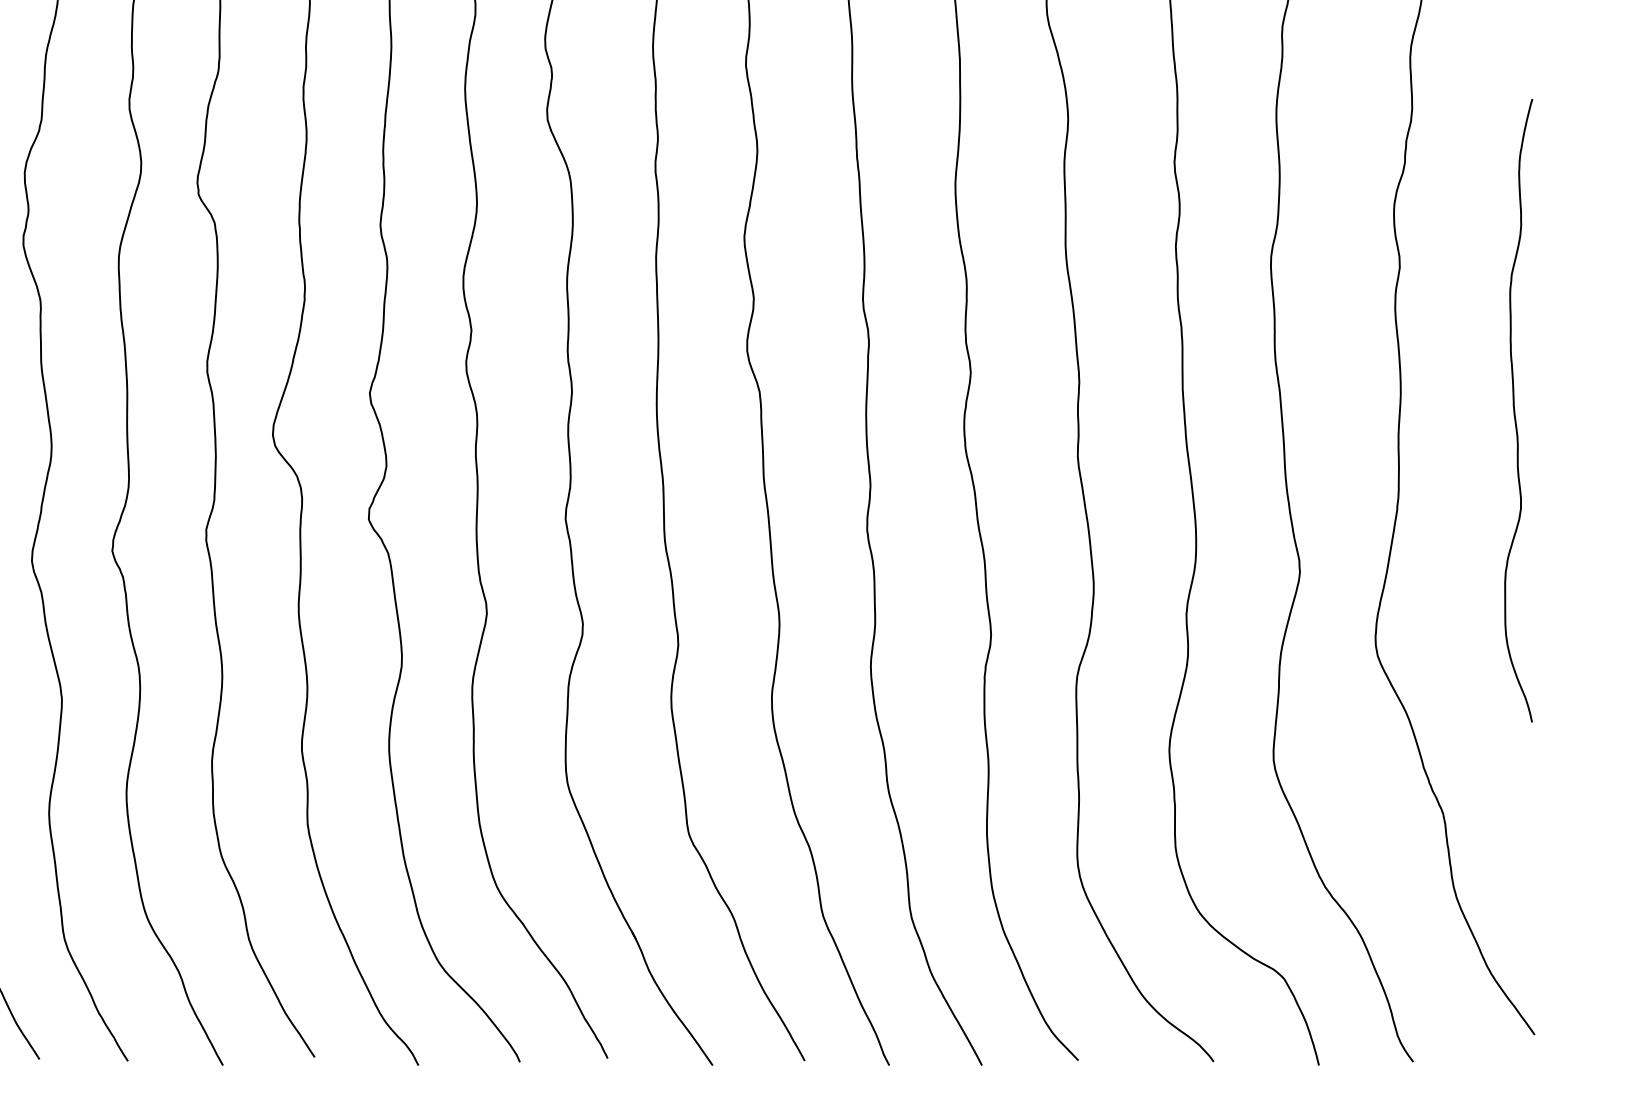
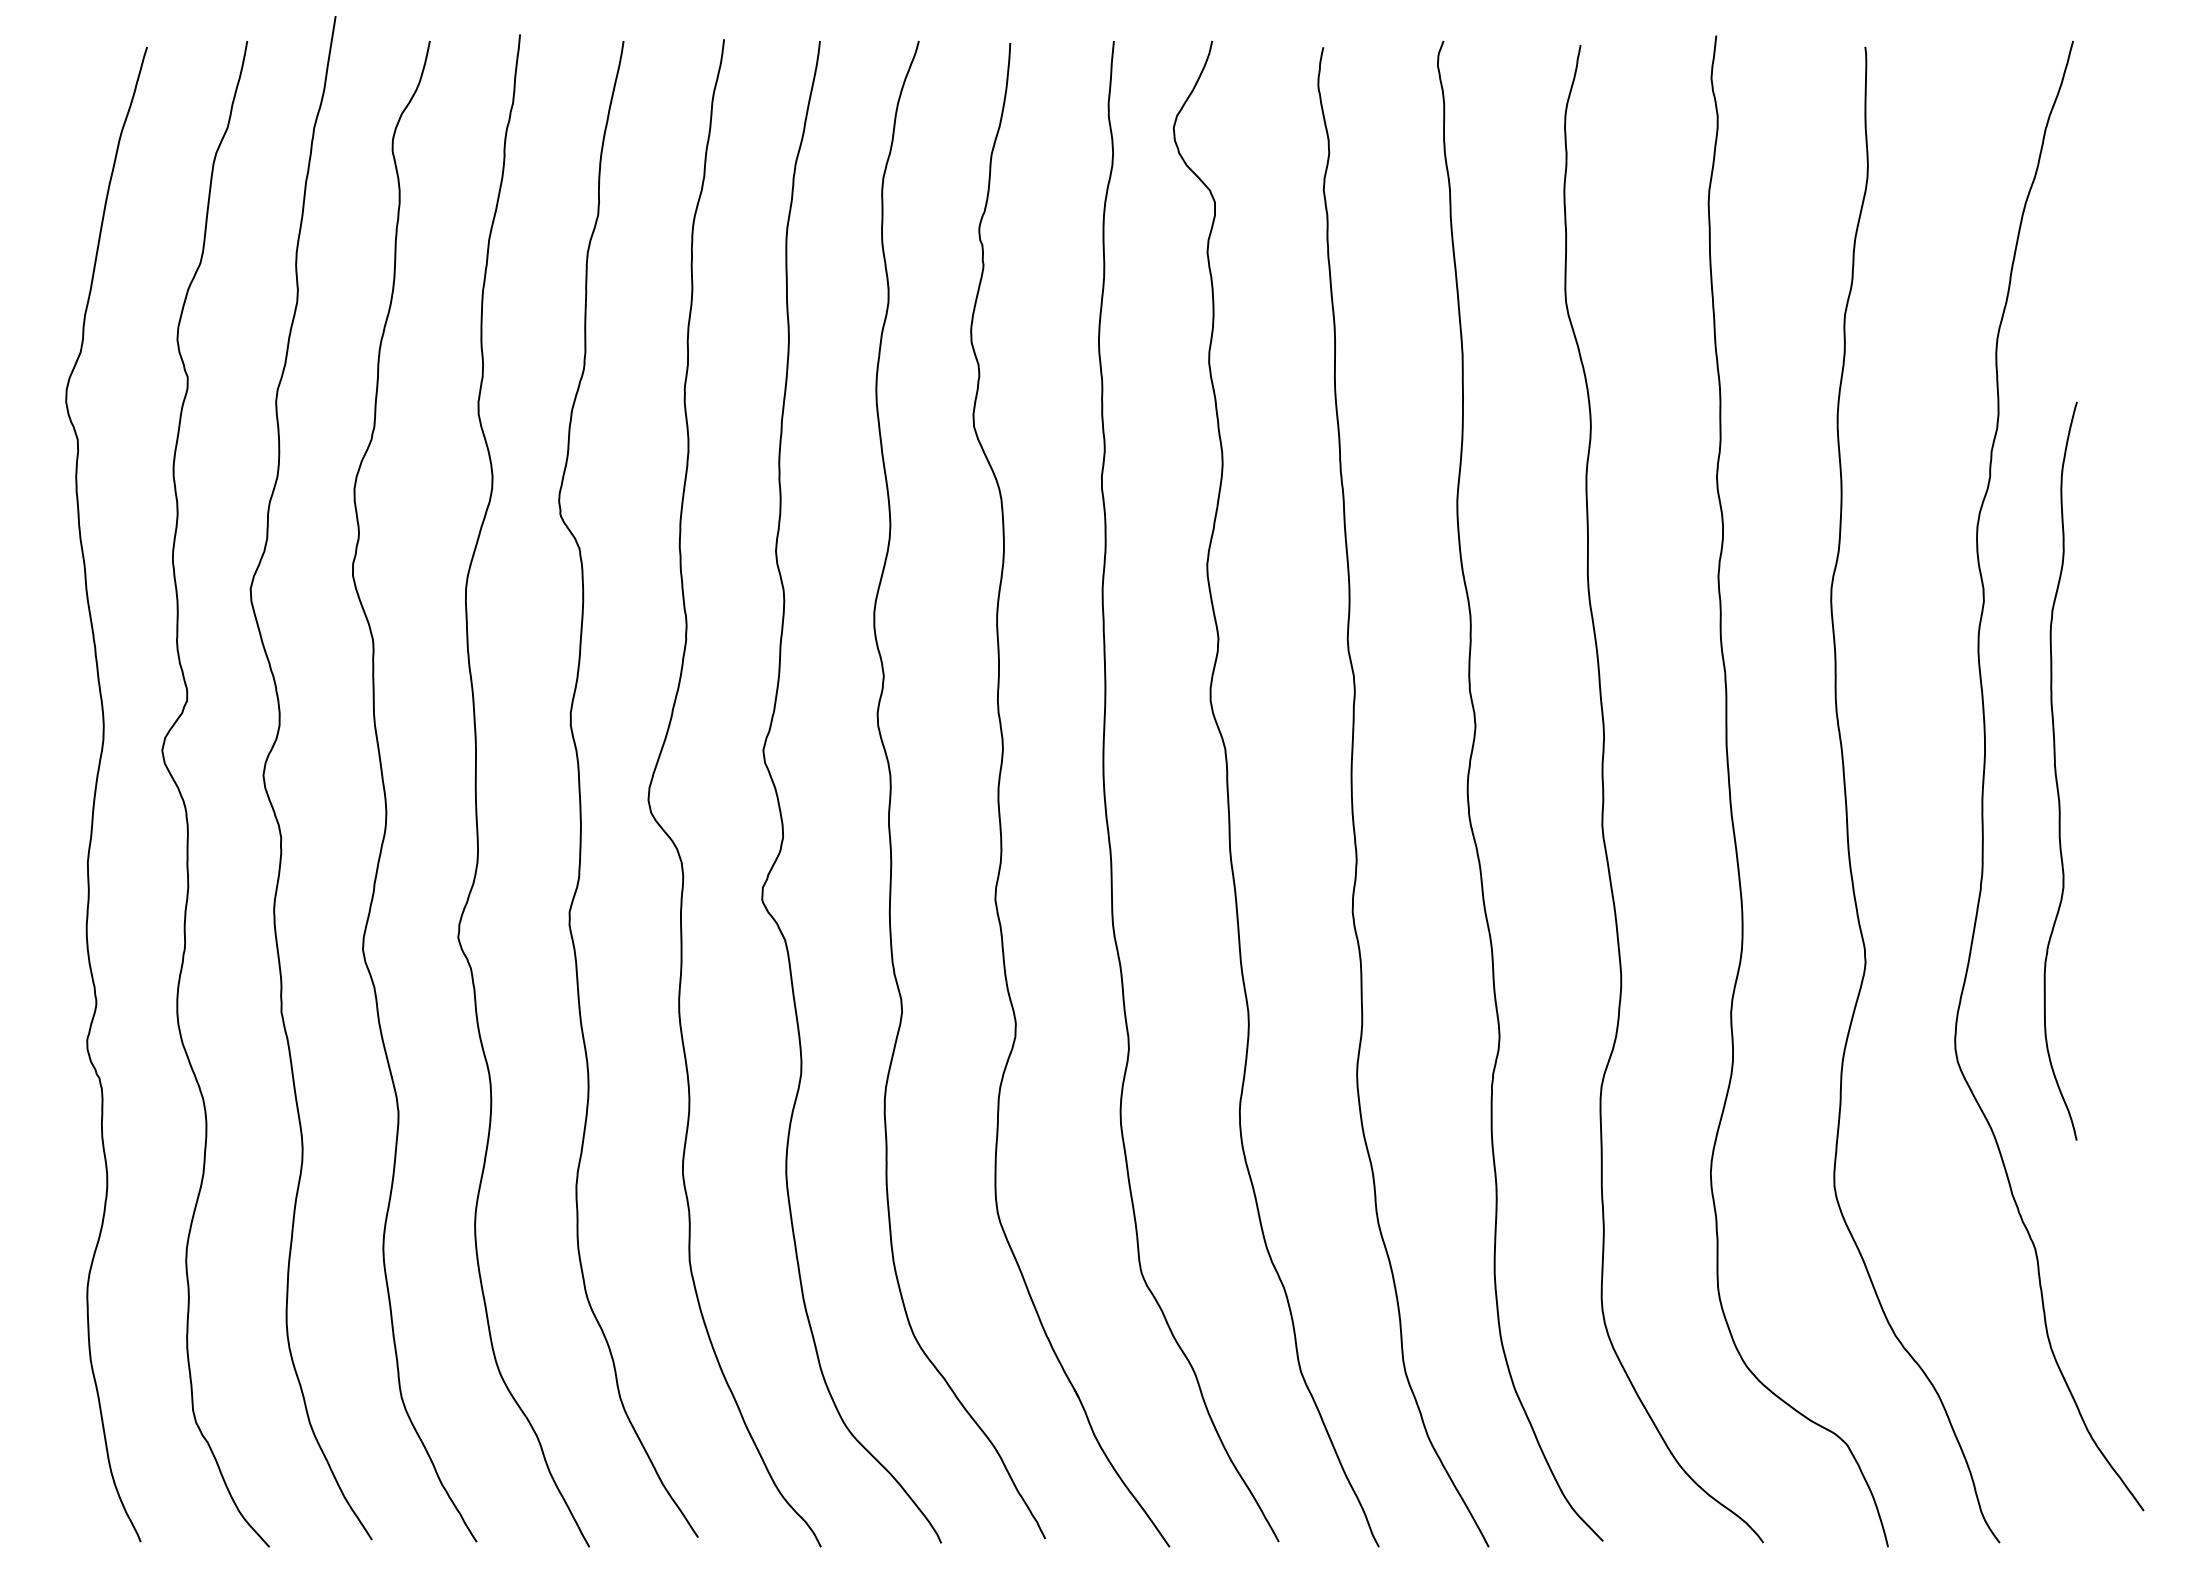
curve: (1515, 410) -> (2056, 770), moved

